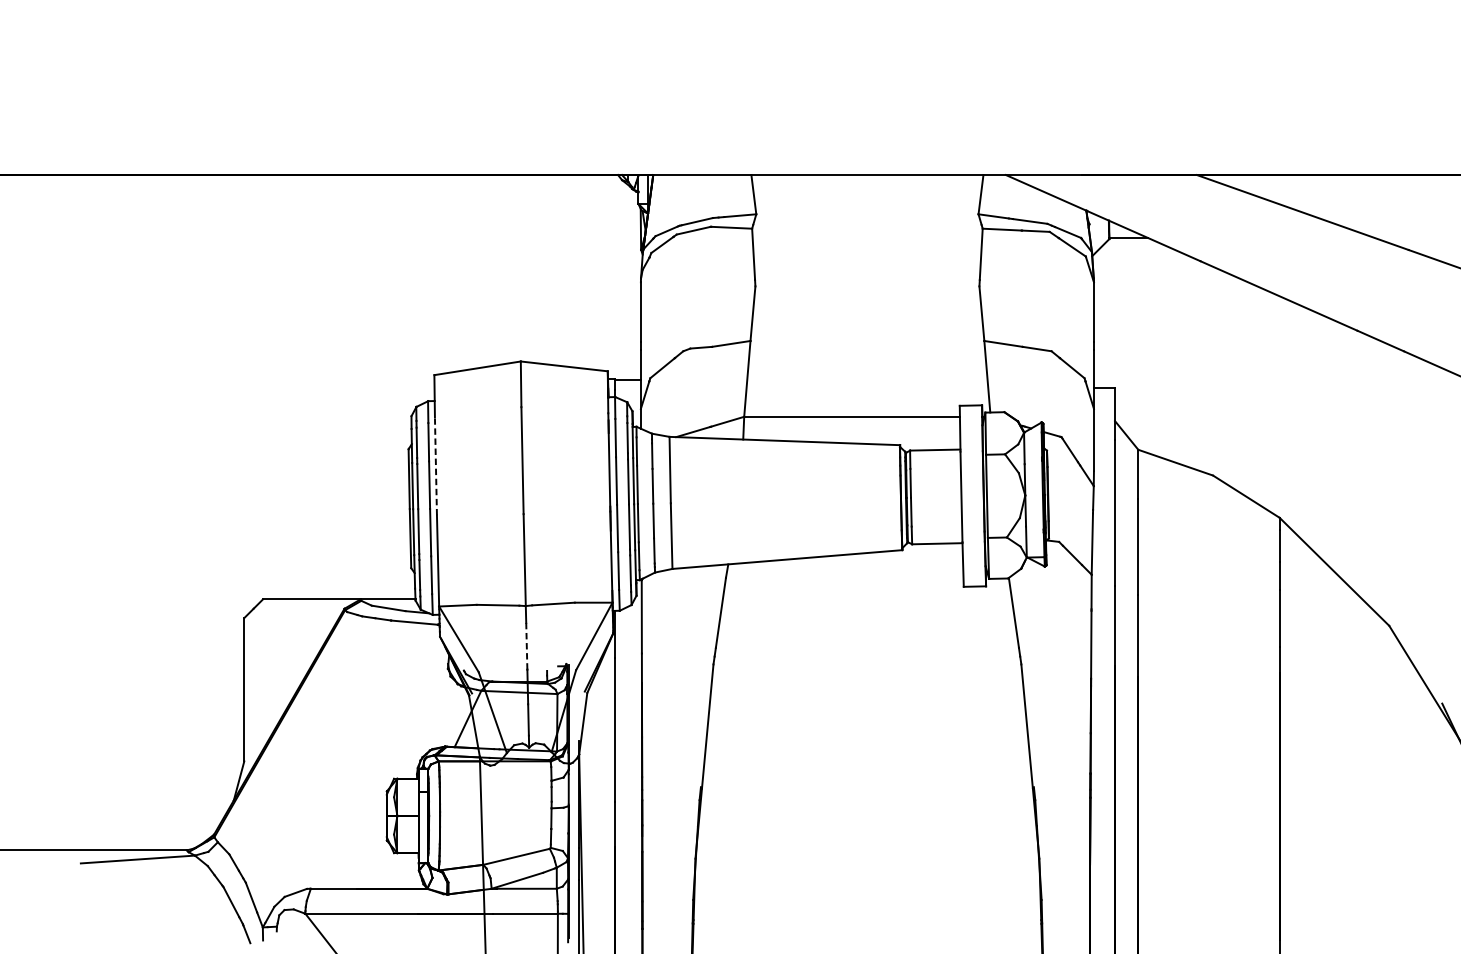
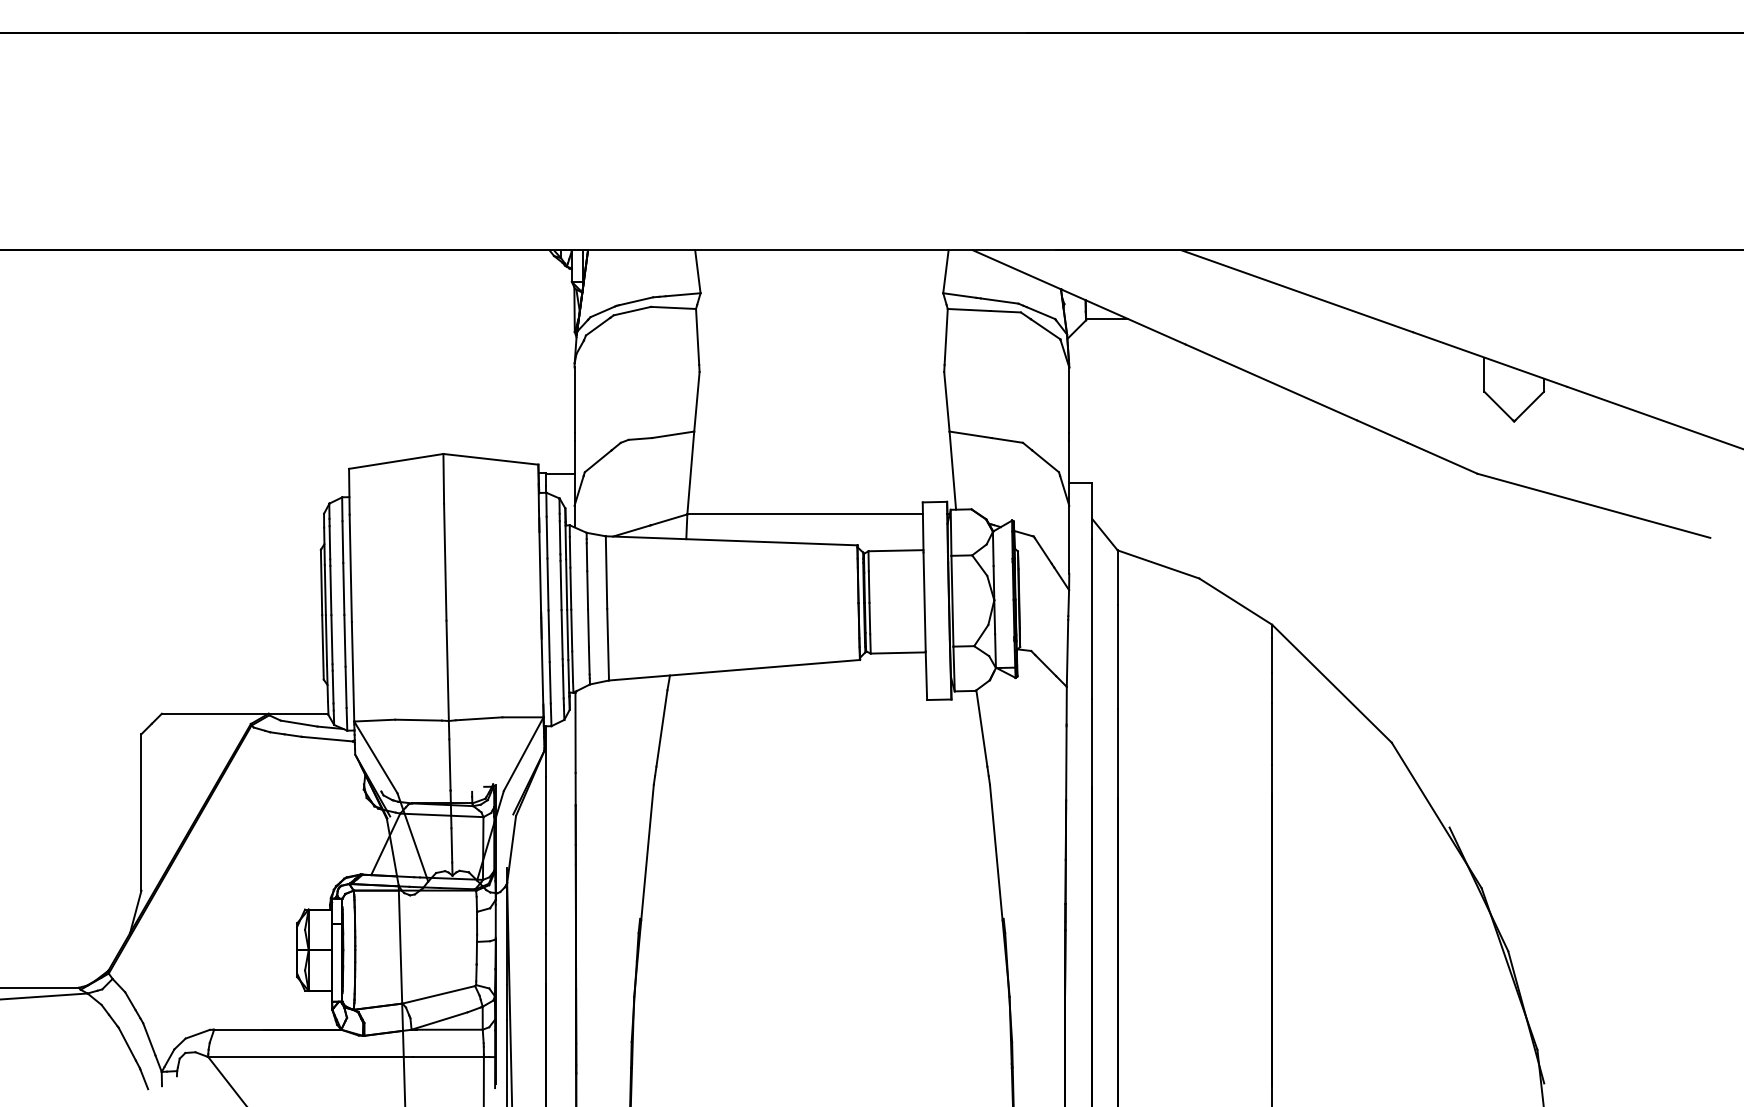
line: (435, 466) -> (350, 568), dashed -> solid
line: (526, 645) -> (449, 764), dashed -> solid

